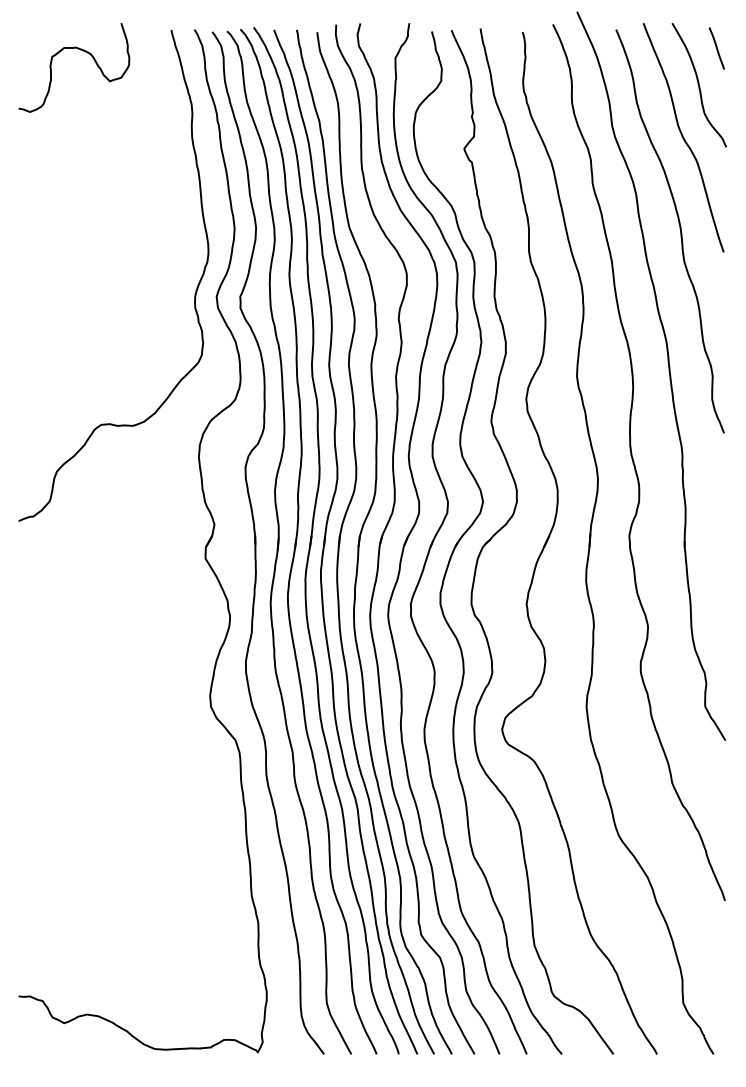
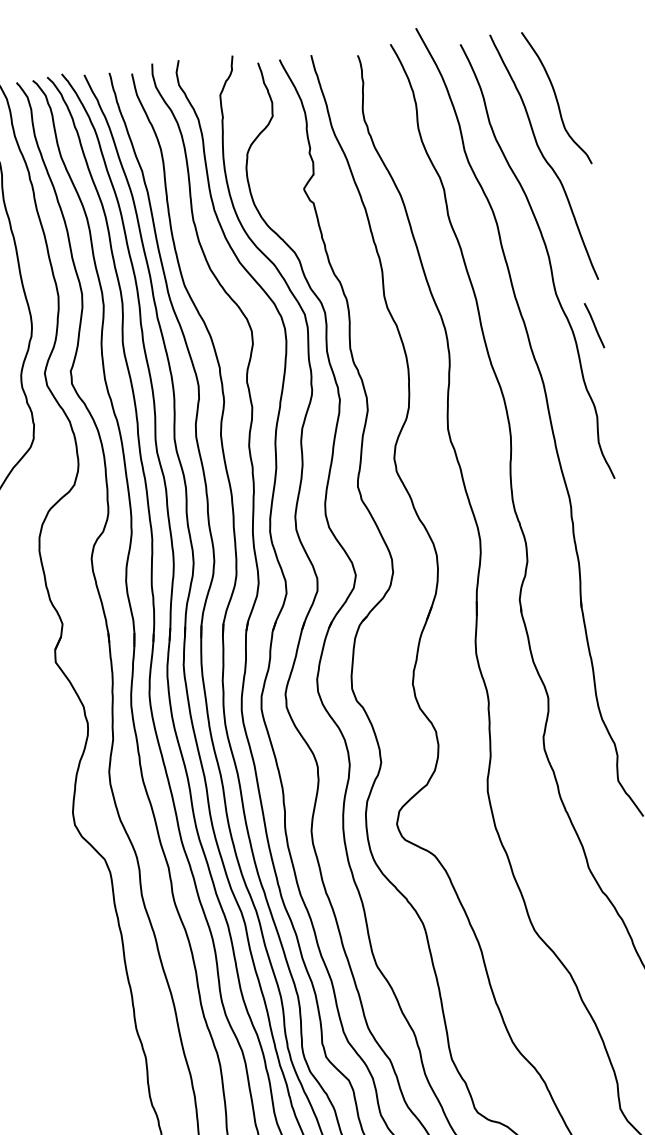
line: (716, 48) -> (594, 325), moved

